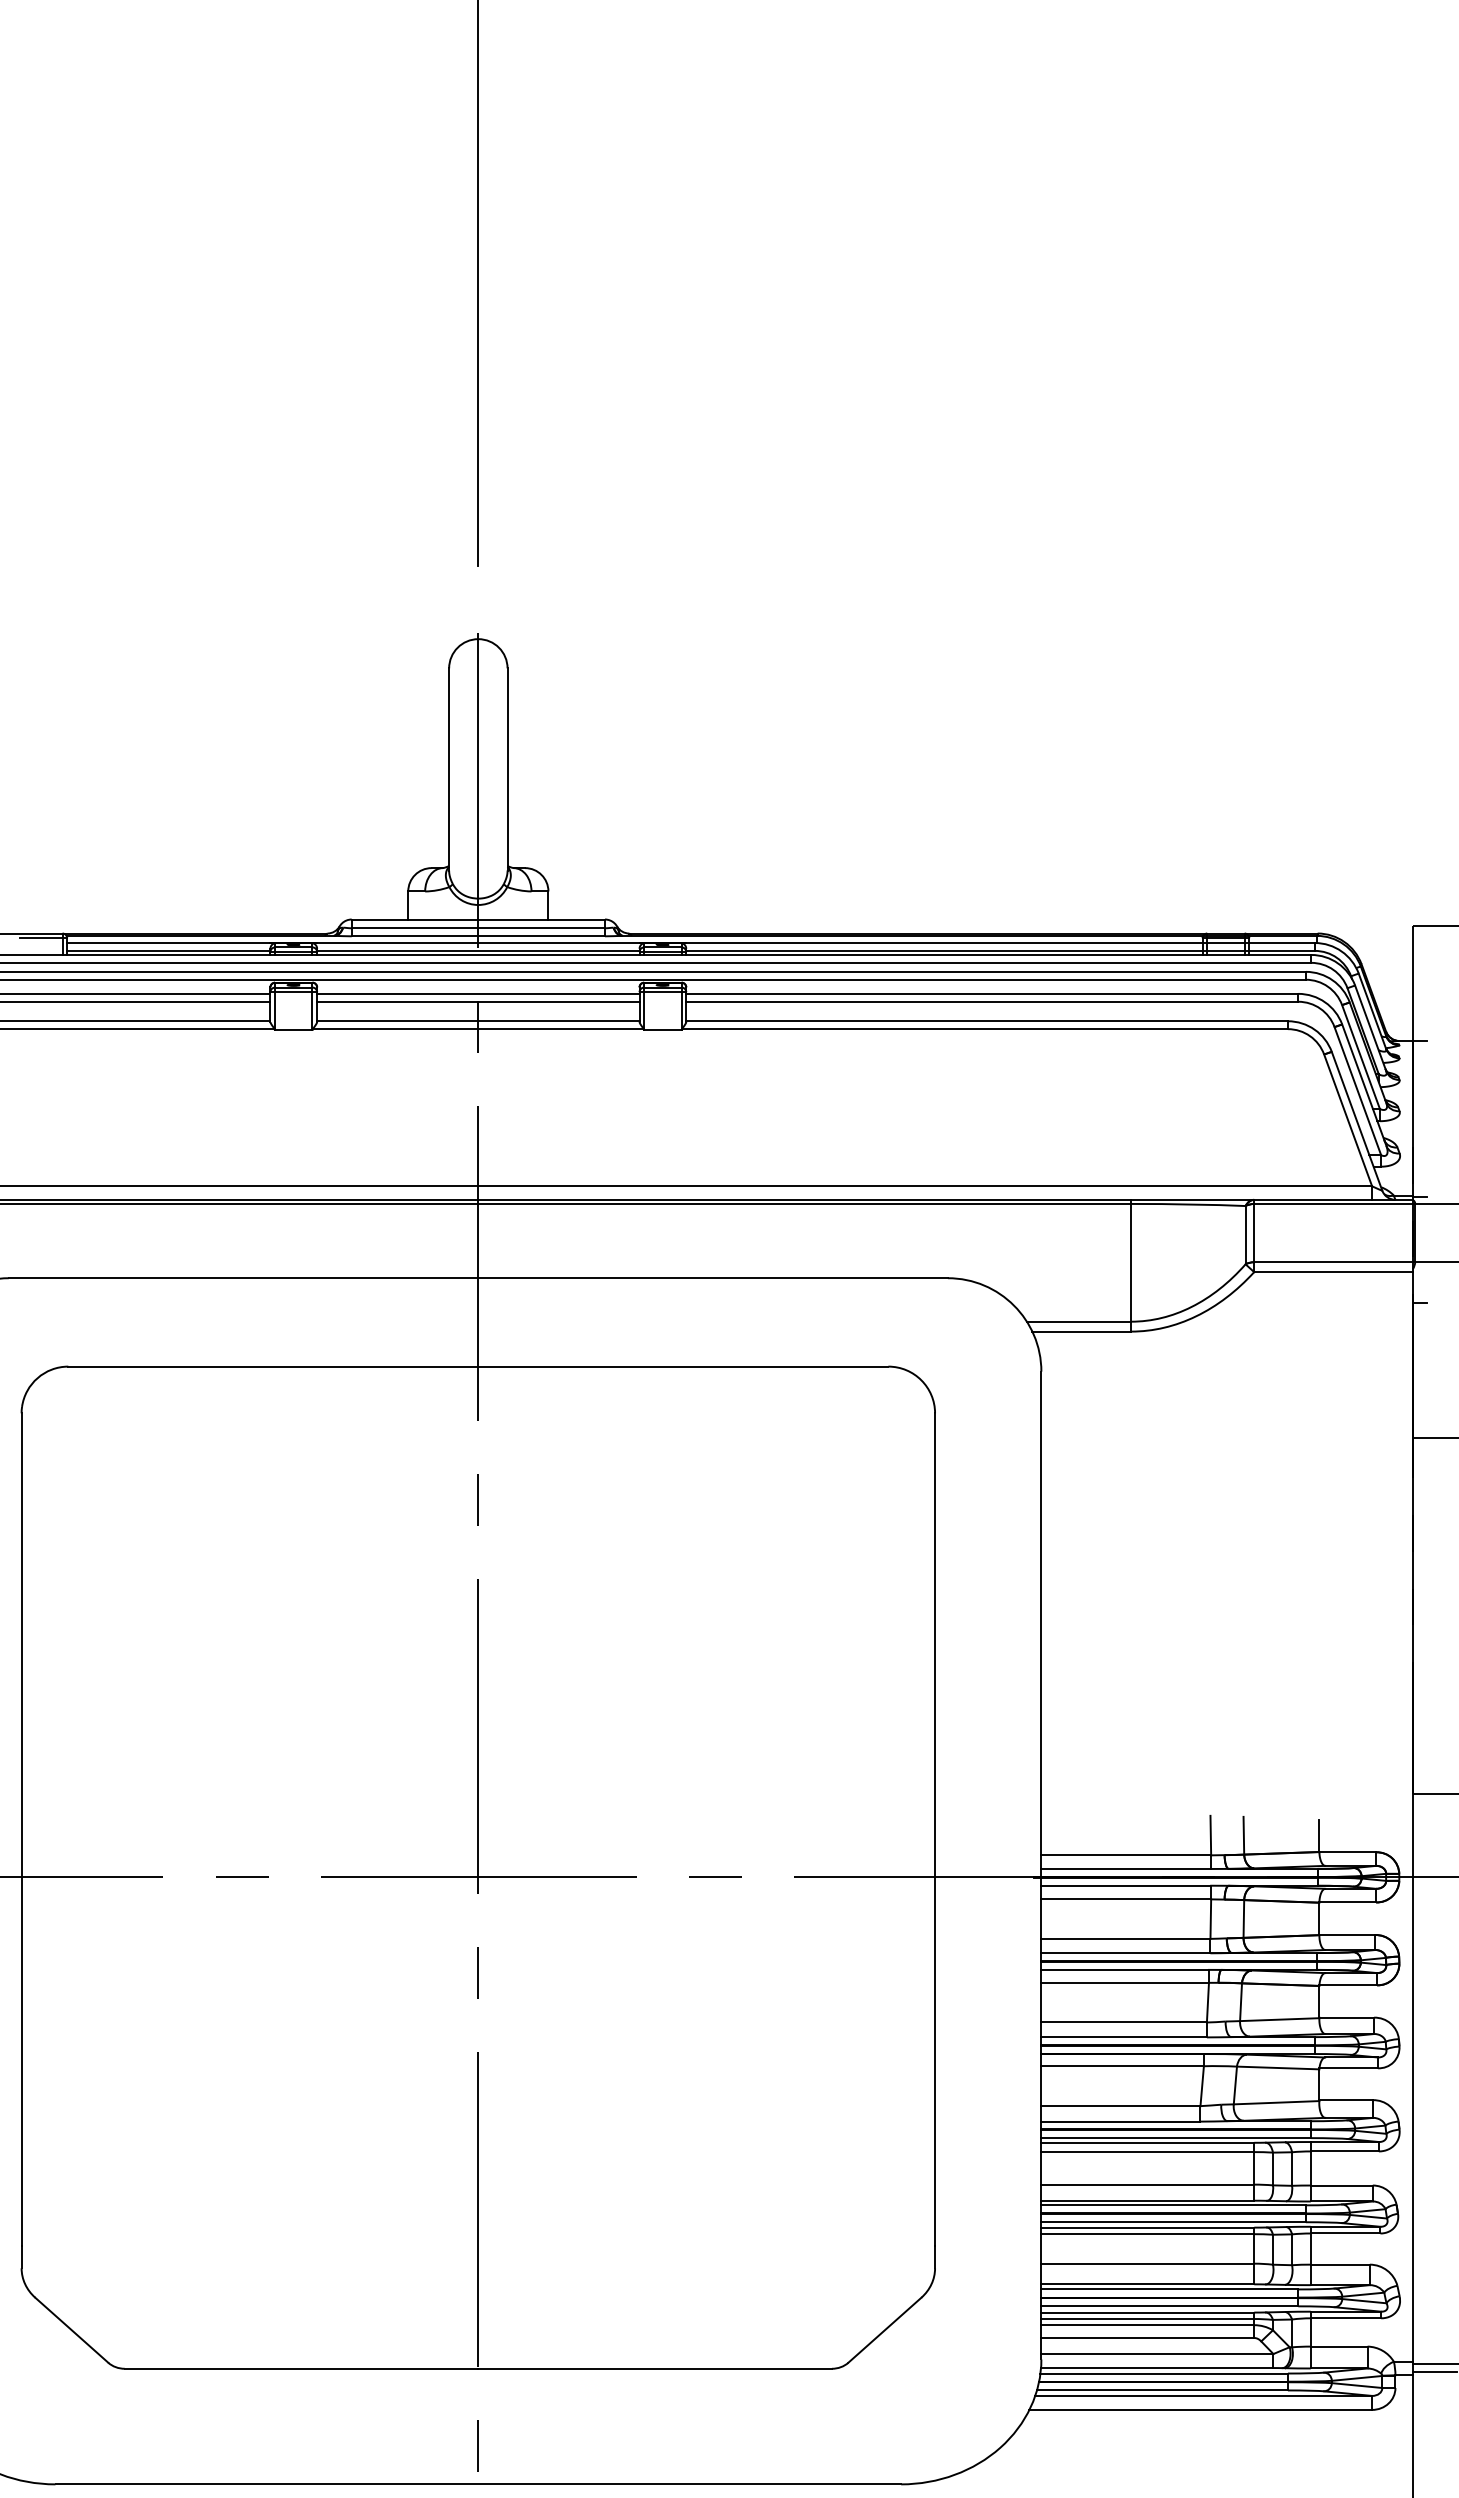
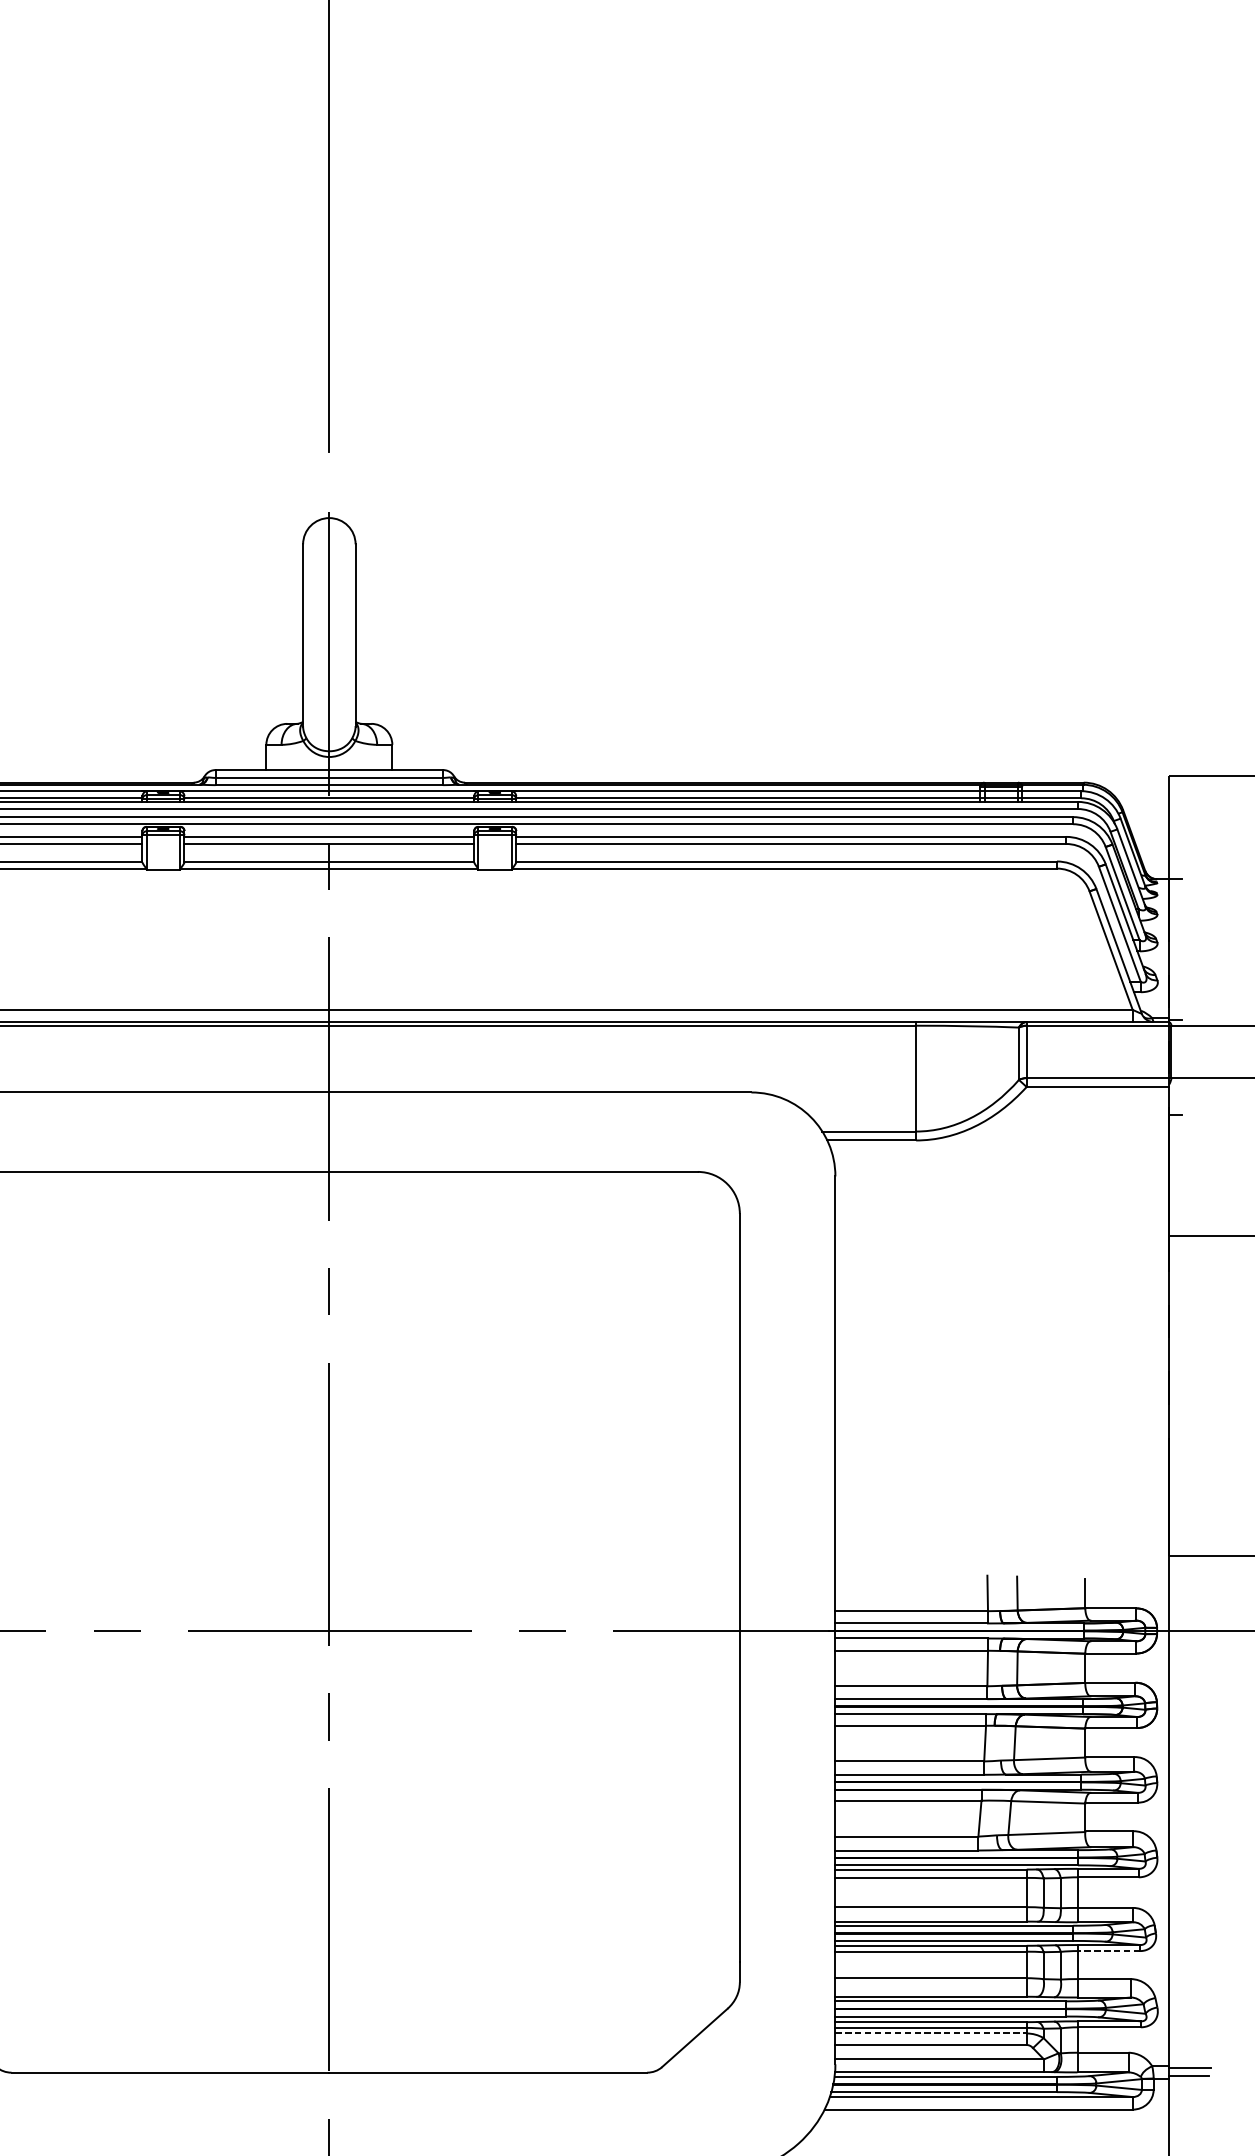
line: (1345, 2233) -> (1108, 1951), solid -> dashed
line: (1148, 2325) -> (931, 2033), solid -> dashed

